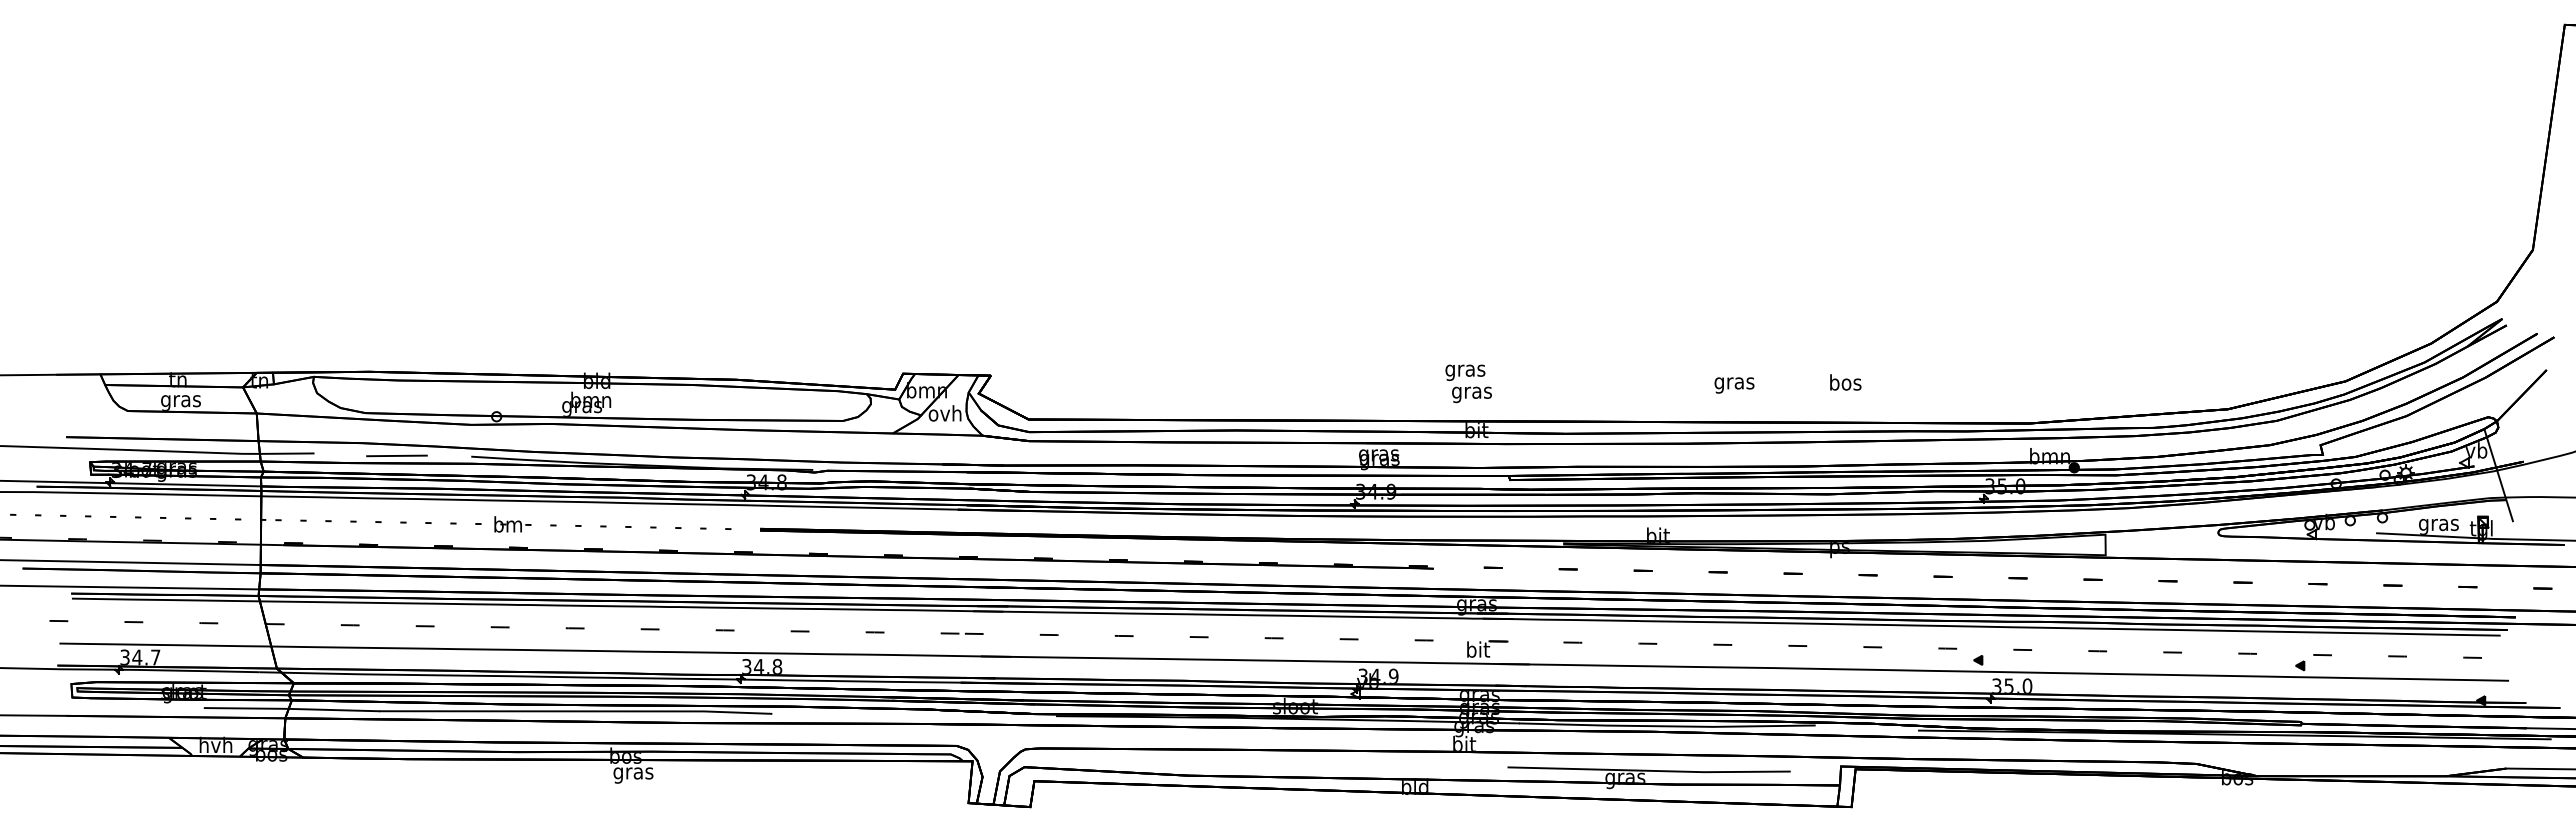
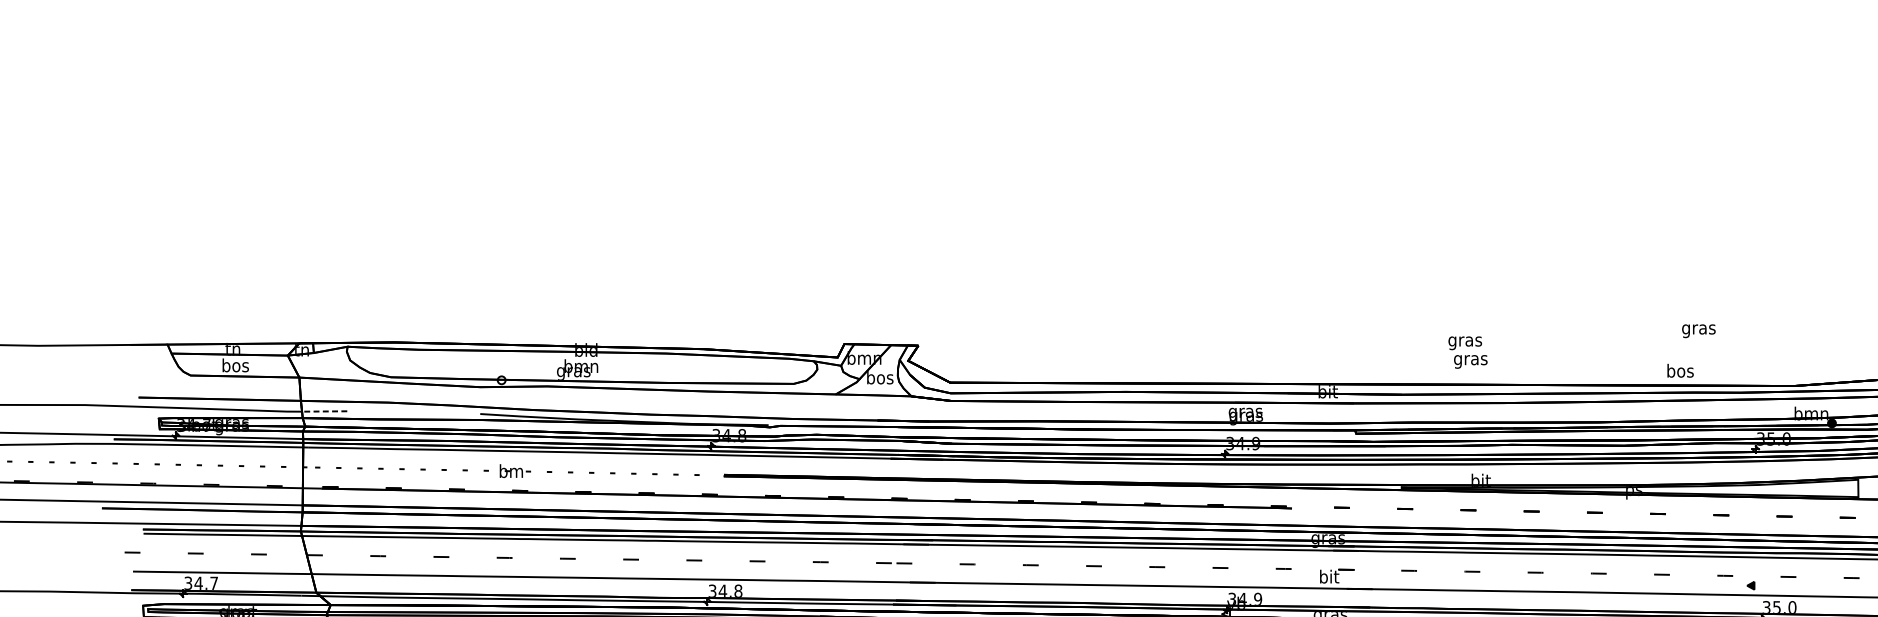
text: (1845, 382) -> (1680, 370), moved
text: (1468, 383) -> (1467, 352), moved
text: (1734, 385) -> (1698, 331), moved
text: (180, 400) -> (235, 366), gras -> bos
text: (944, 413) -> (879, 377), ovh -> bos
line: (286, 453) -> (324, 411), solid -> dashed
line: (396, 455) -> (417, 413), removed

